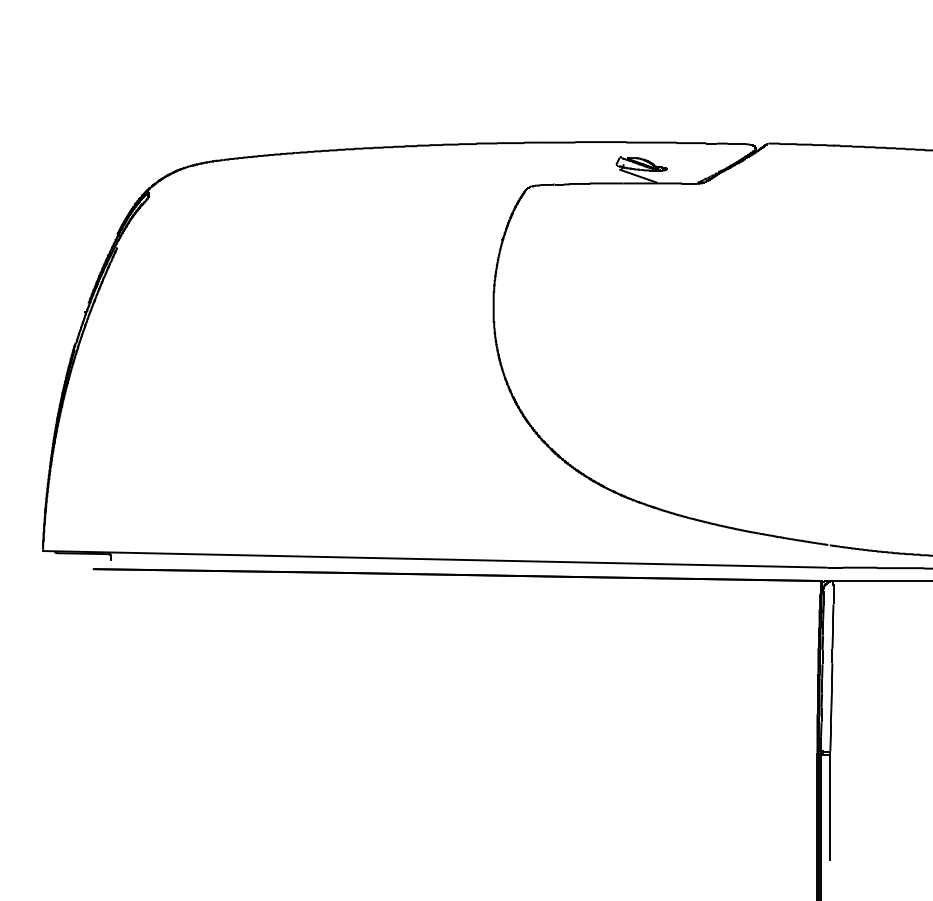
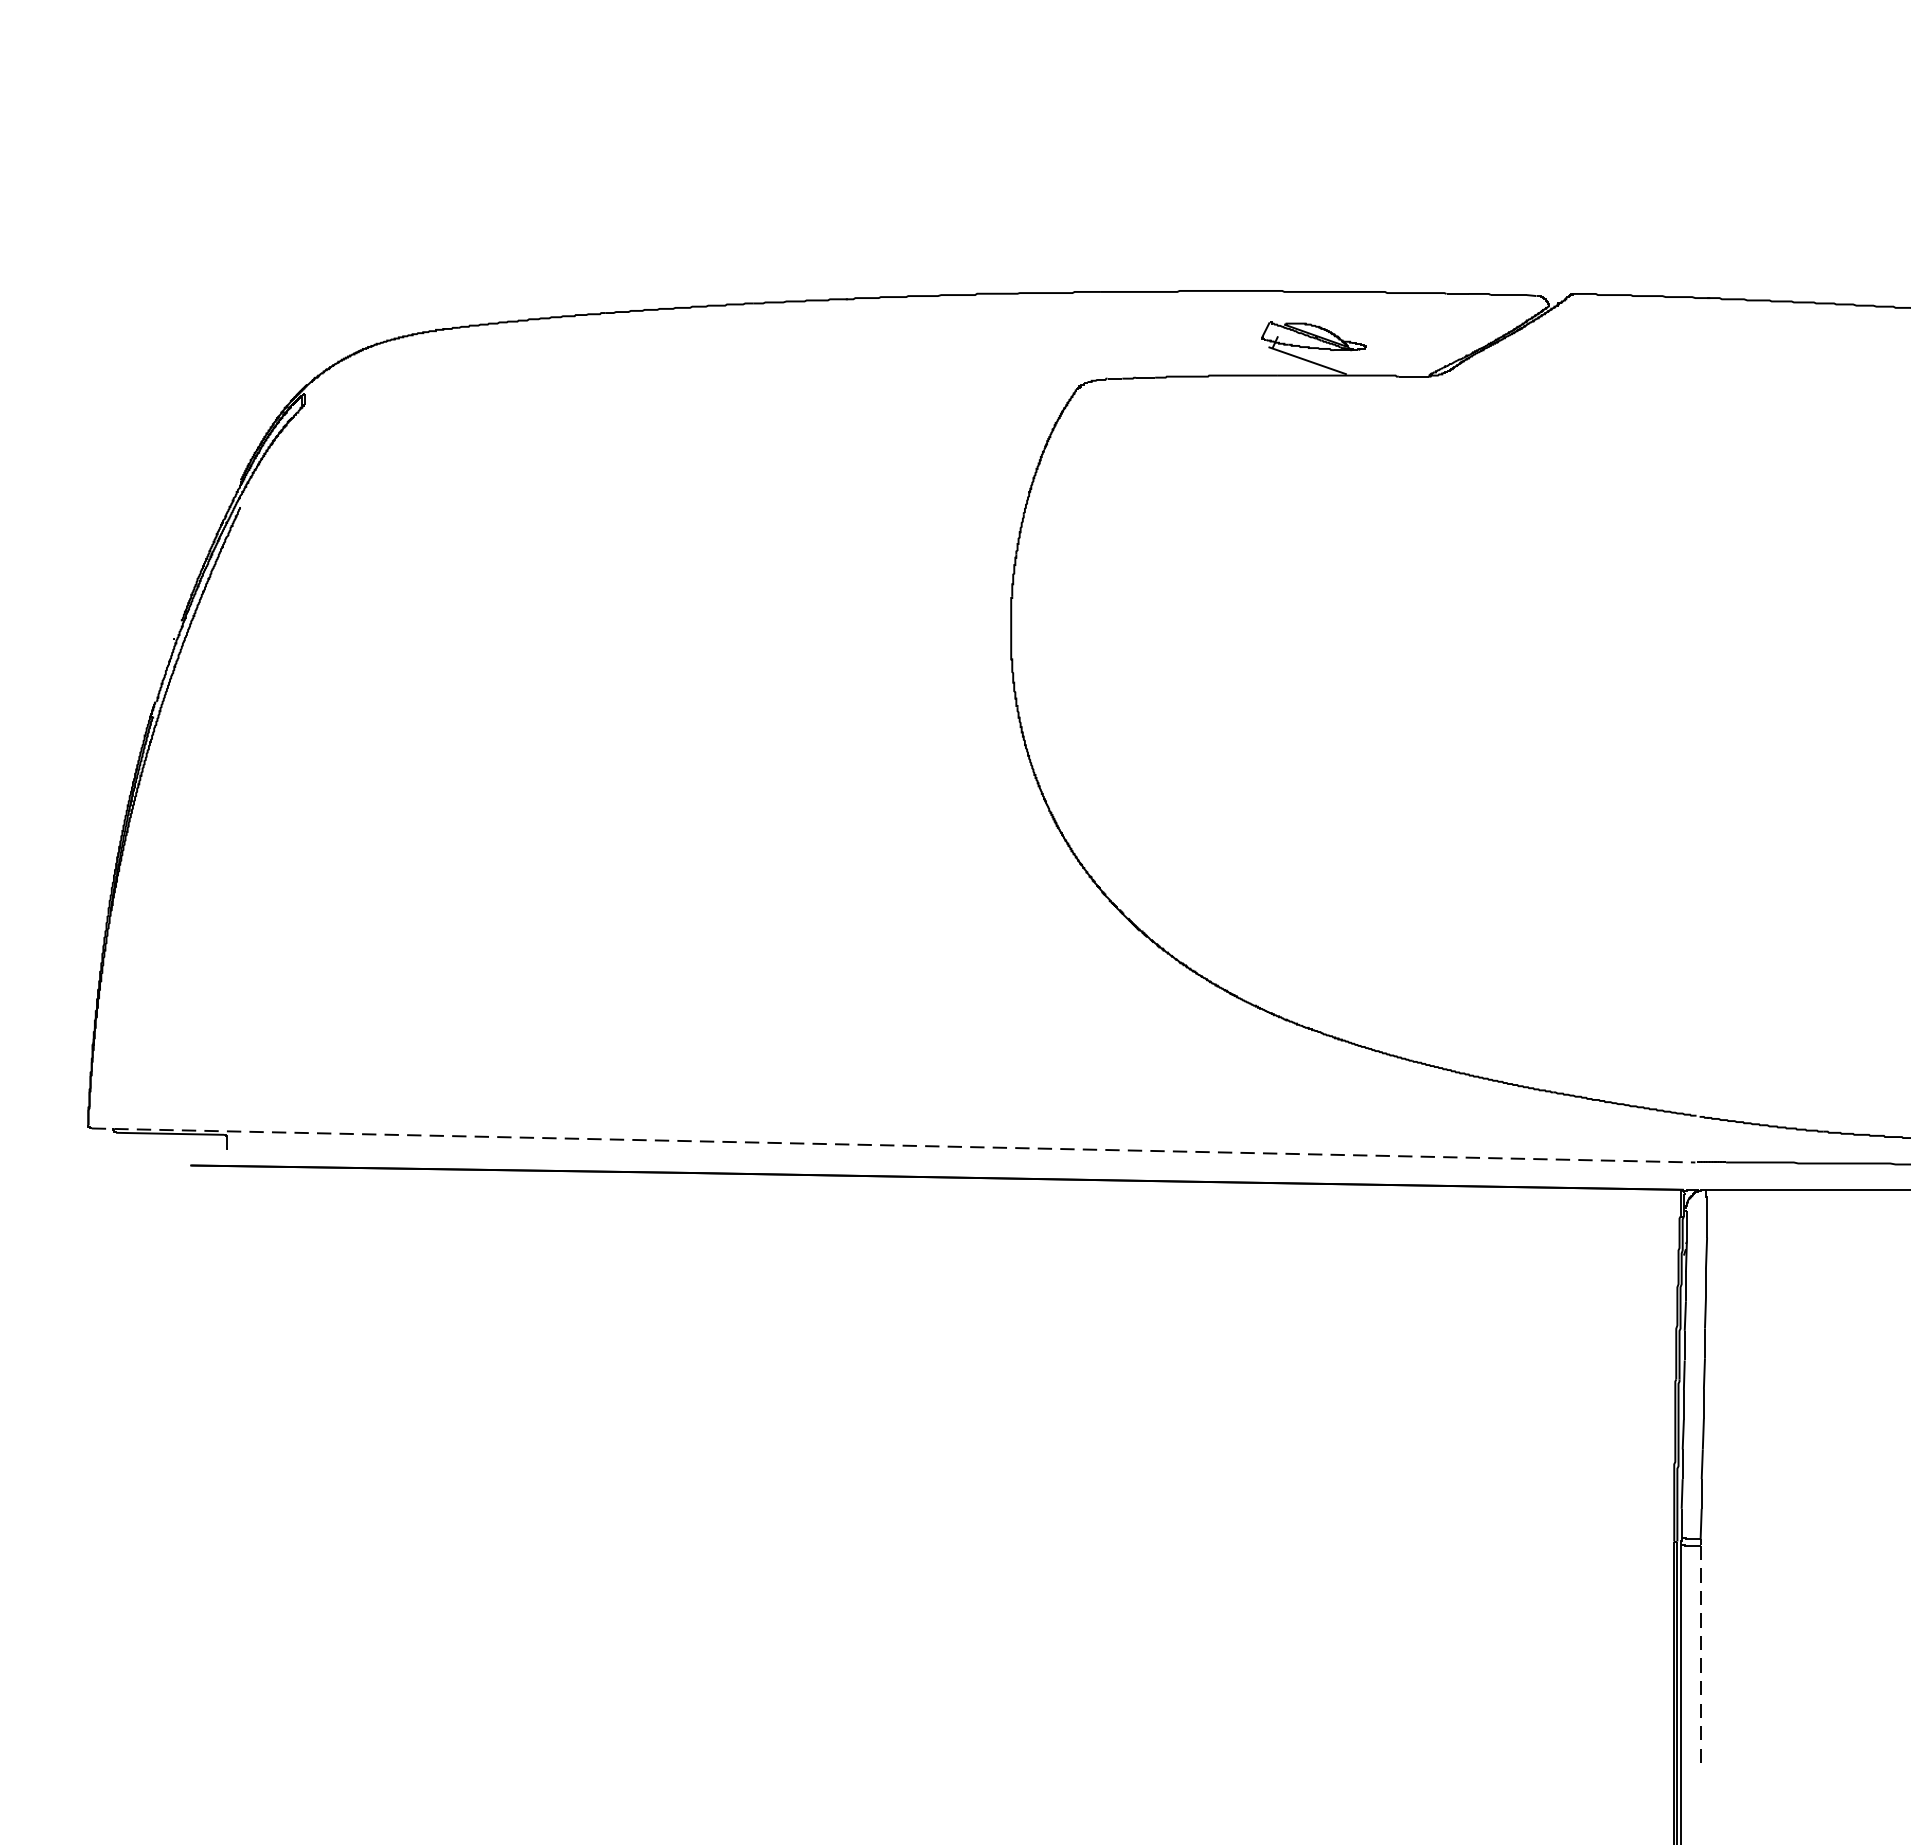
line: (436, 559) -> (894, 1145), solid -> dashed
line: (830, 807) -> (1700, 1653), solid -> dashed

